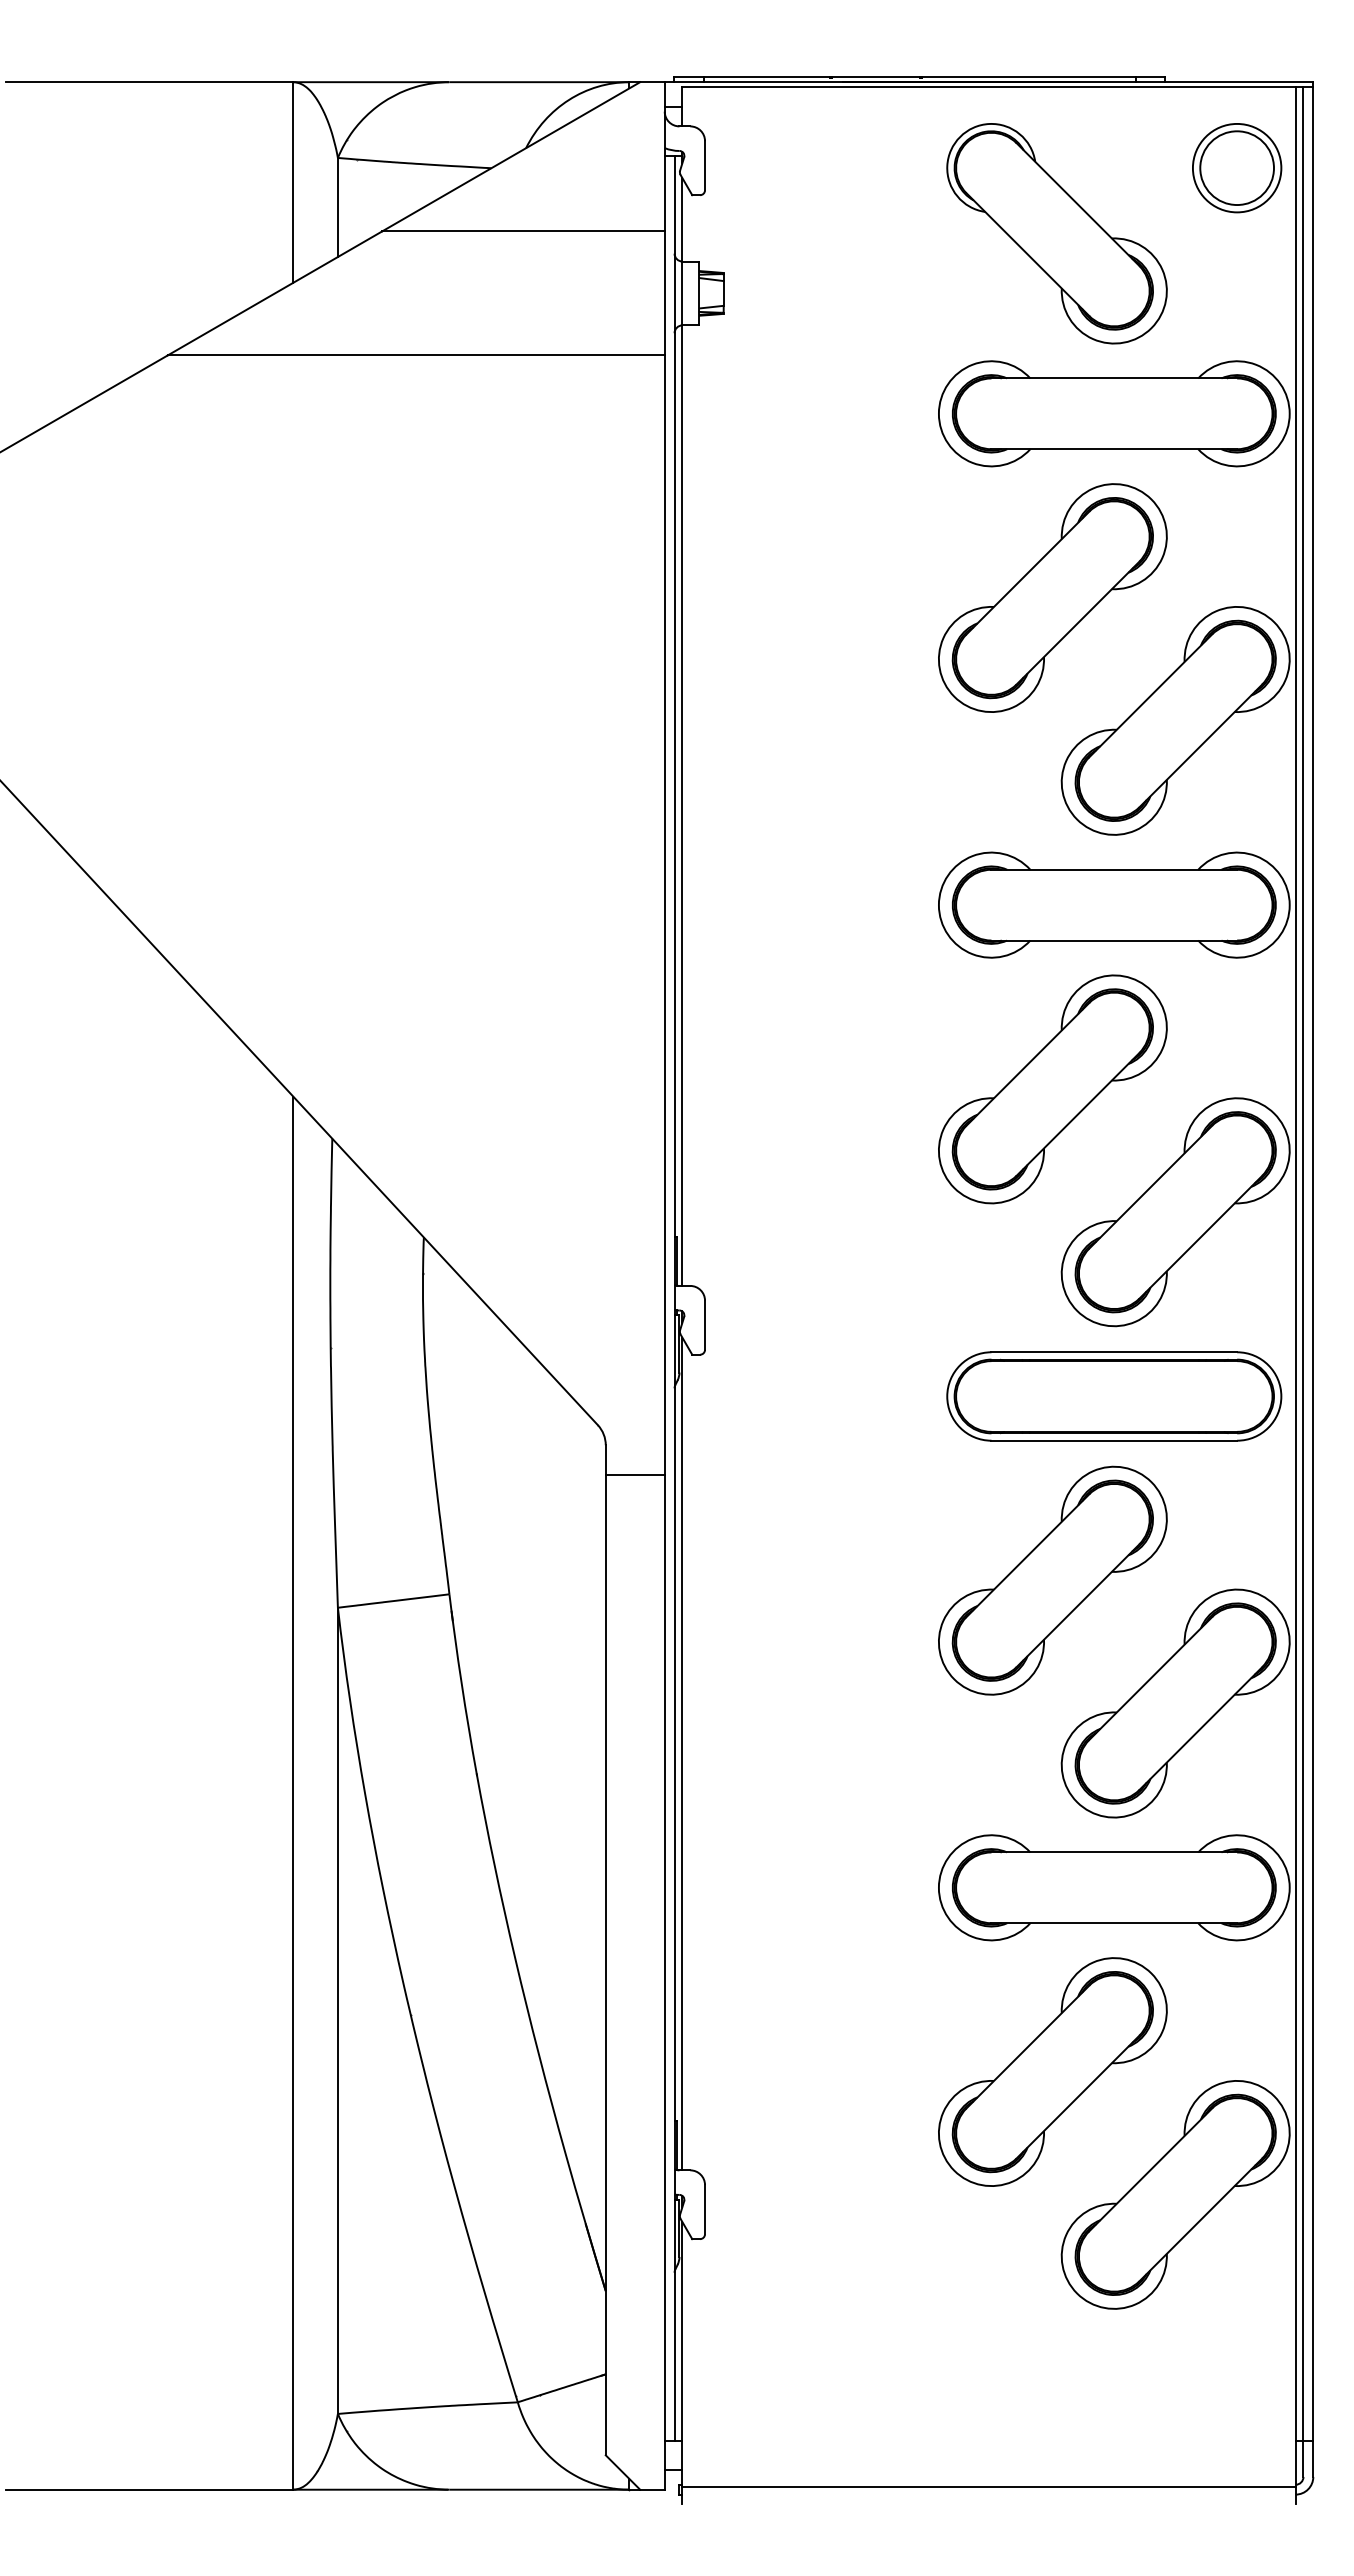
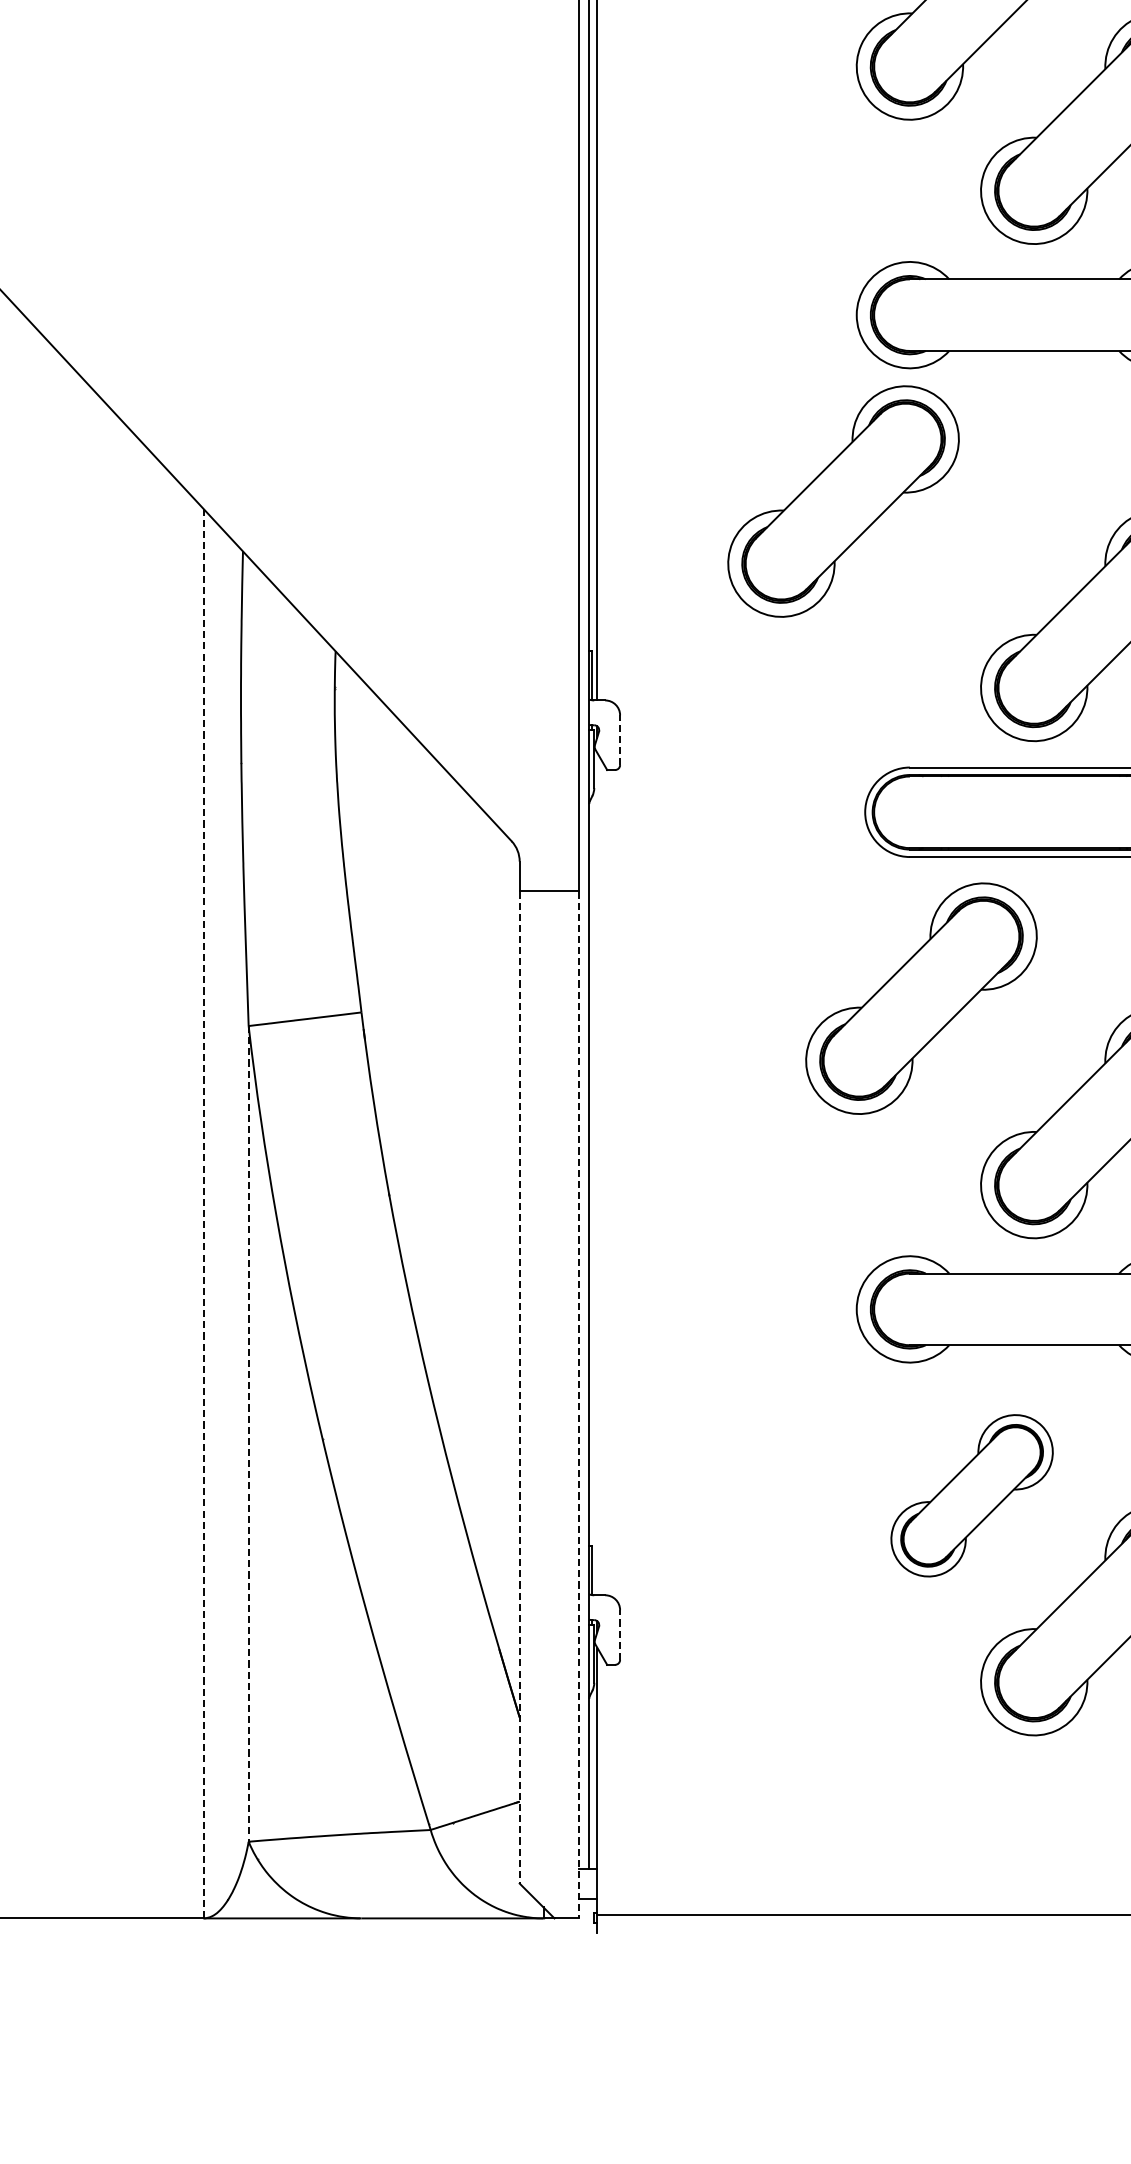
part: (1052, 1089) -> (843, 501), moved
line: (705, 1325) -> (620, 740), solid -> dashed
part: (1052, 1580) -> (921, 998), moved
line: (682, 1753) -> (597, 1173), removed
line: (293, 1793) -> (203, 1213), solid -> dashed
line: (605, 1965) -> (519, 1388), solid -> dashed
line: (664, 1982) -> (579, 1405), solid -> dashed
line: (337, 2011) -> (248, 1434), solid -> dashed
part: (1052, 2071) -> (971, 1495), size x0.7
line: (705, 2209) -> (620, 1634), solid -> dashed

